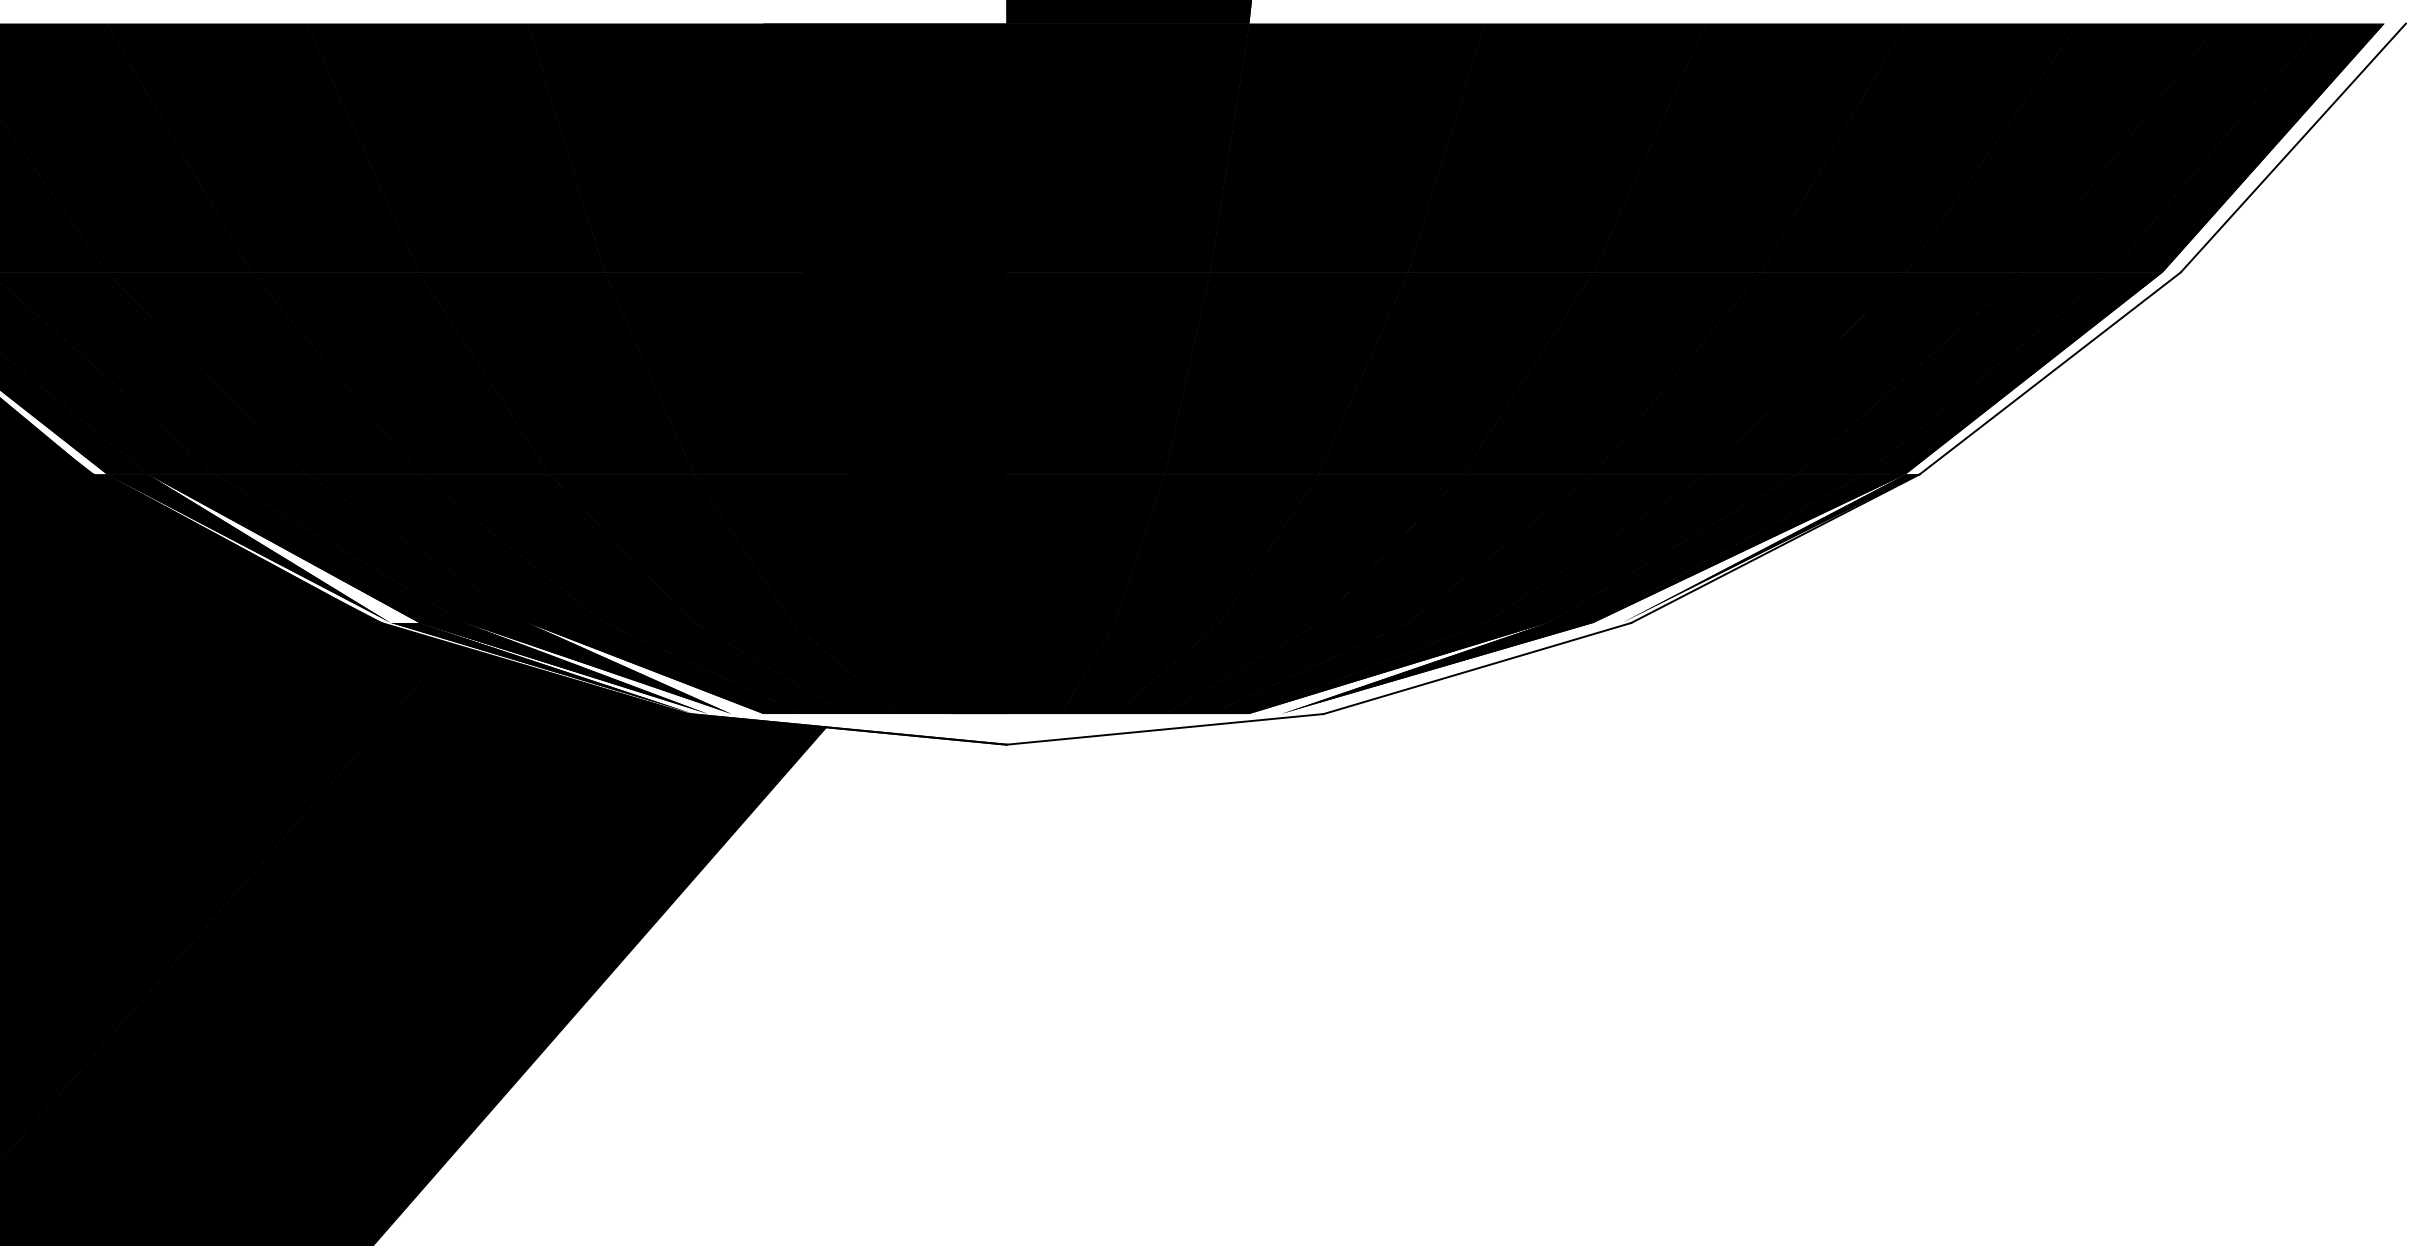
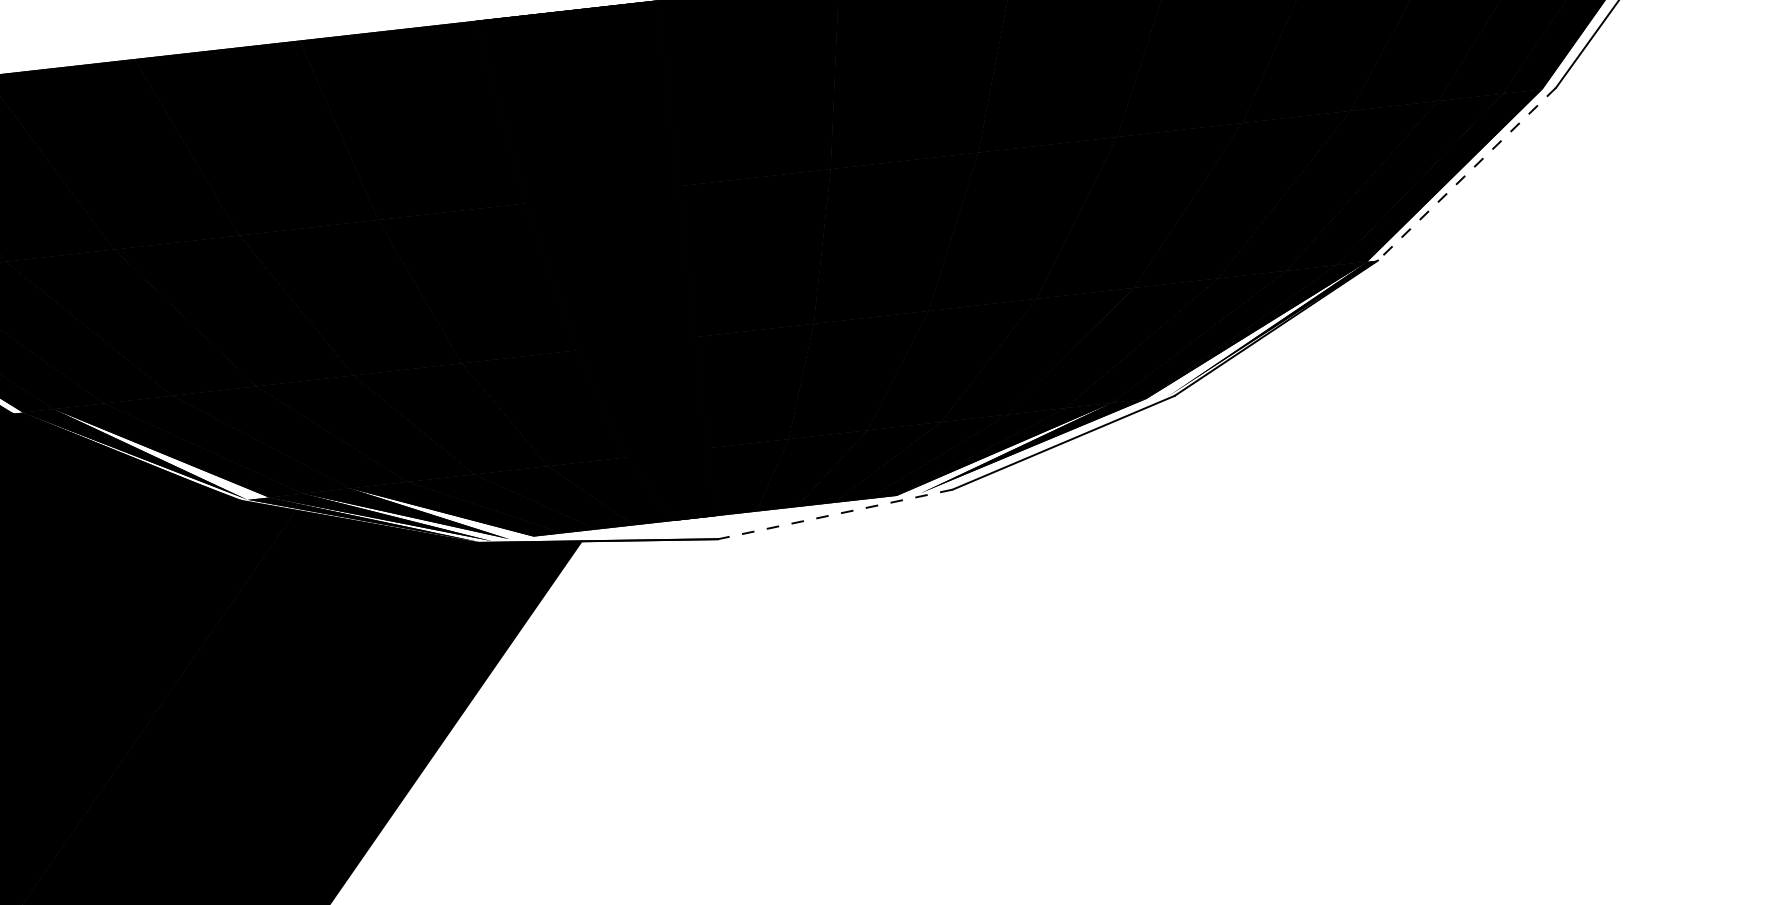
line: (2050, 373) -> (1467, 174), solid -> dashed
line: (1164, 729) -> (834, 514), solid -> dashed

